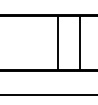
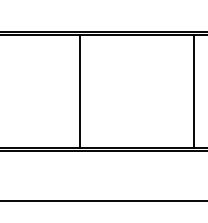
line: (57, 42) -> (79, 90), moved
line: (80, 42) -> (194, 90), moved

